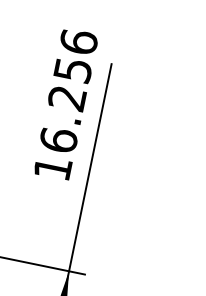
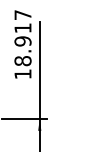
text: (67, 89) -> (22, 37), 16.256 -> 18.917

